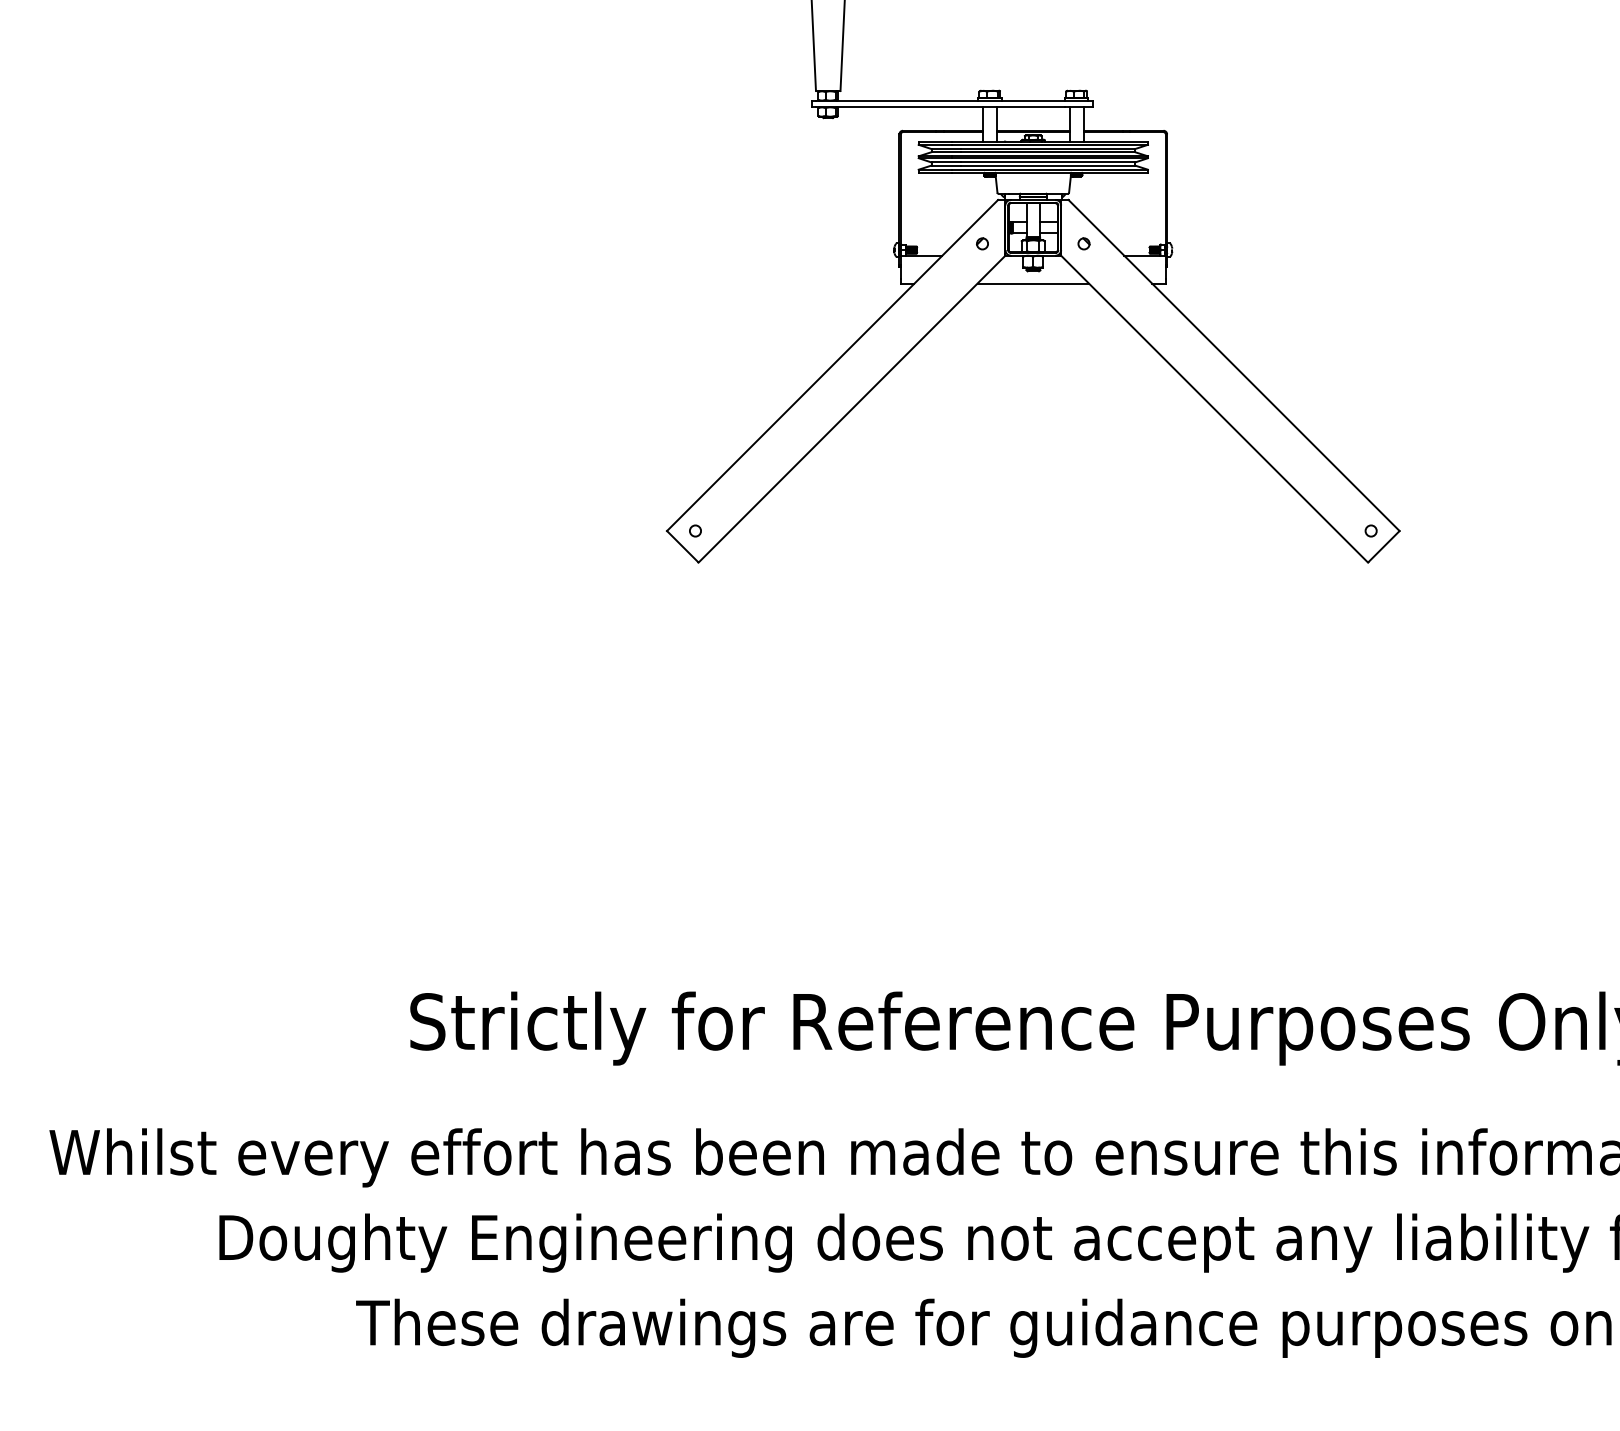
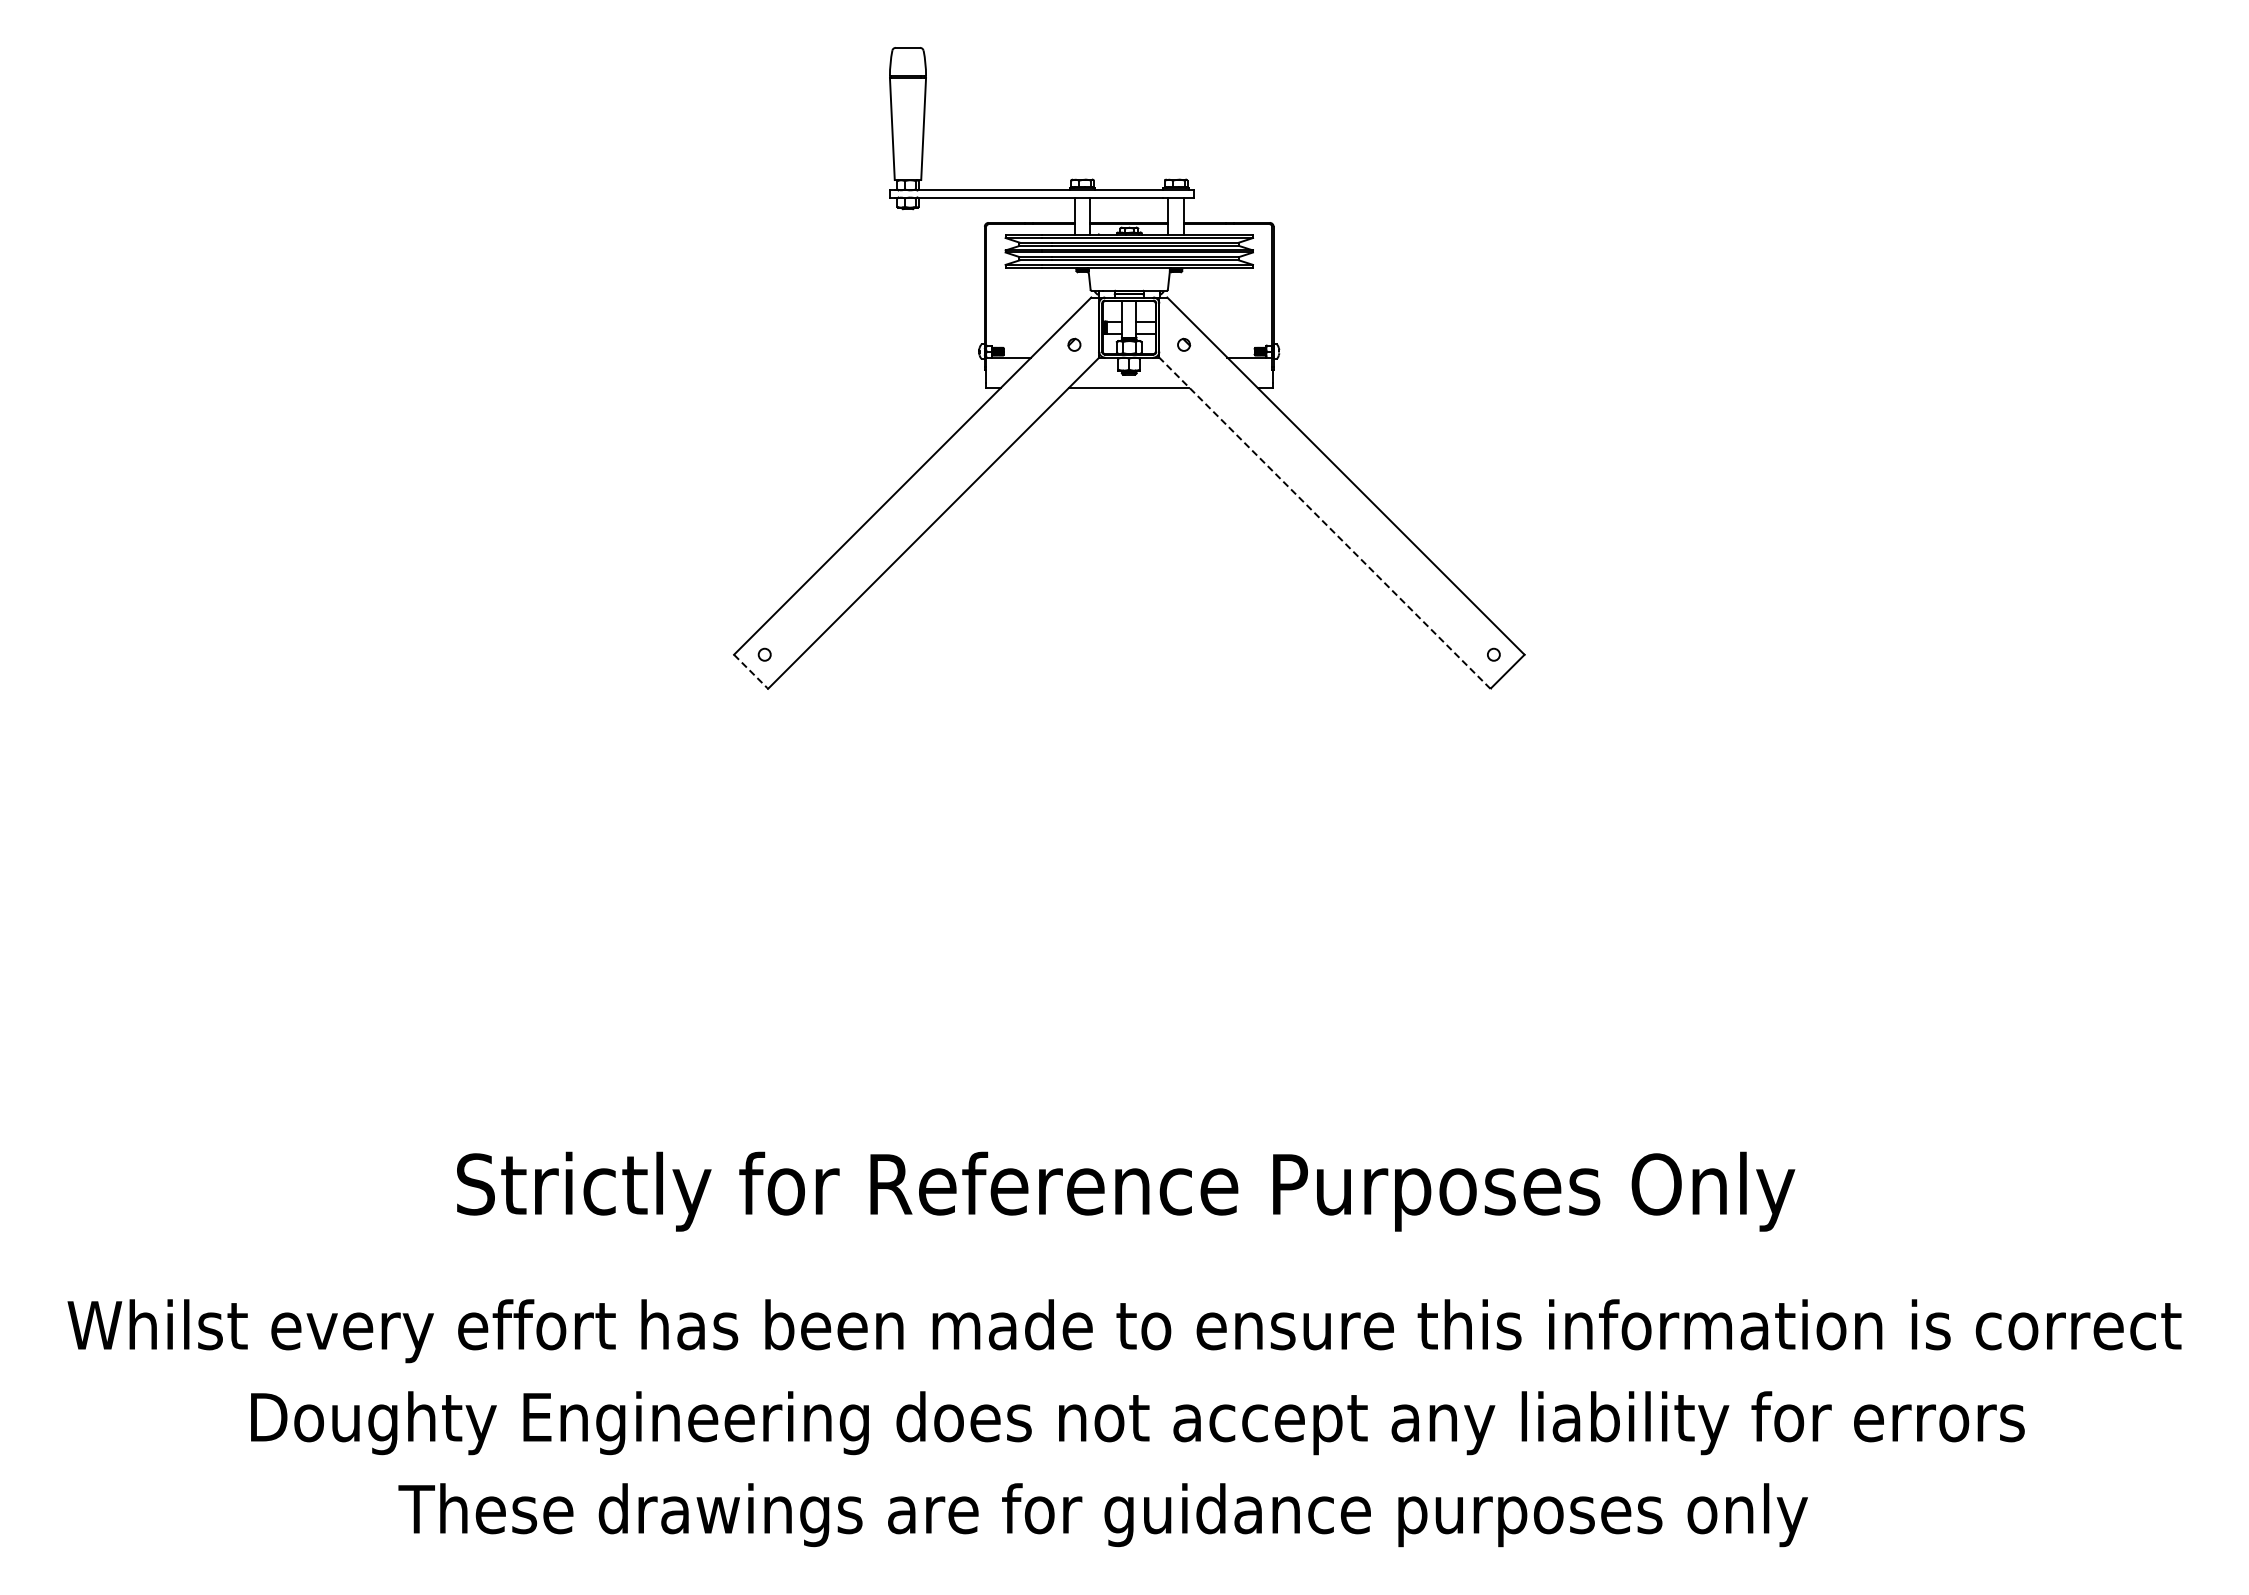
line: (1214, 408) -> (1324, 522), solid -> dashed
line: (683, 546) -> (751, 671), solid -> dashed

